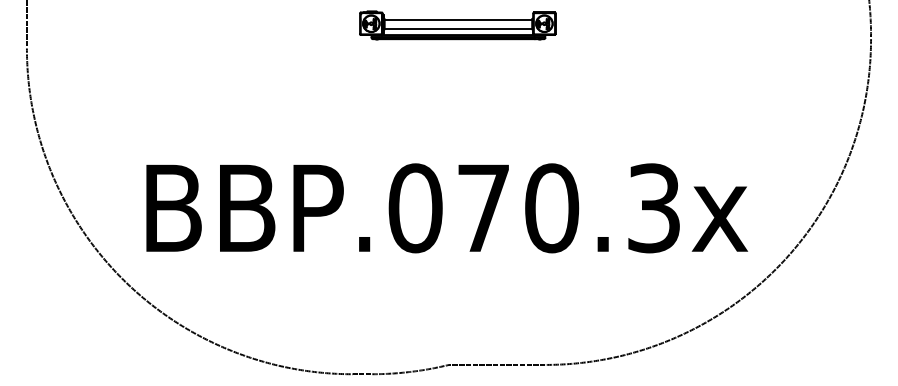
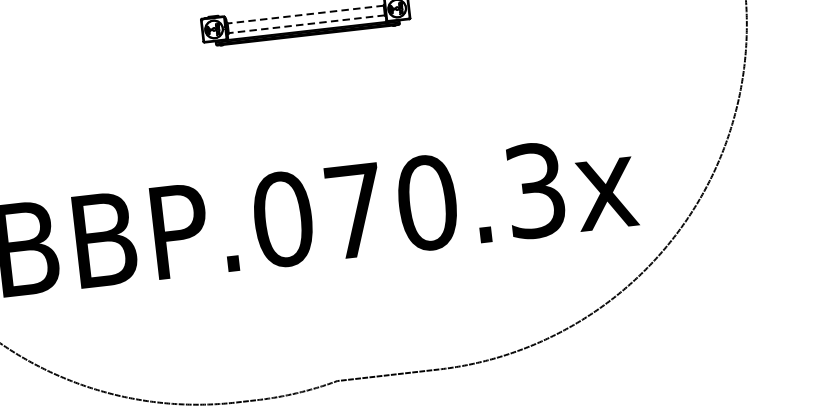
line: (458, 19) -> (305, 14), solid -> dashed
line: (458, 28) -> (306, 23), solid -> dashed

